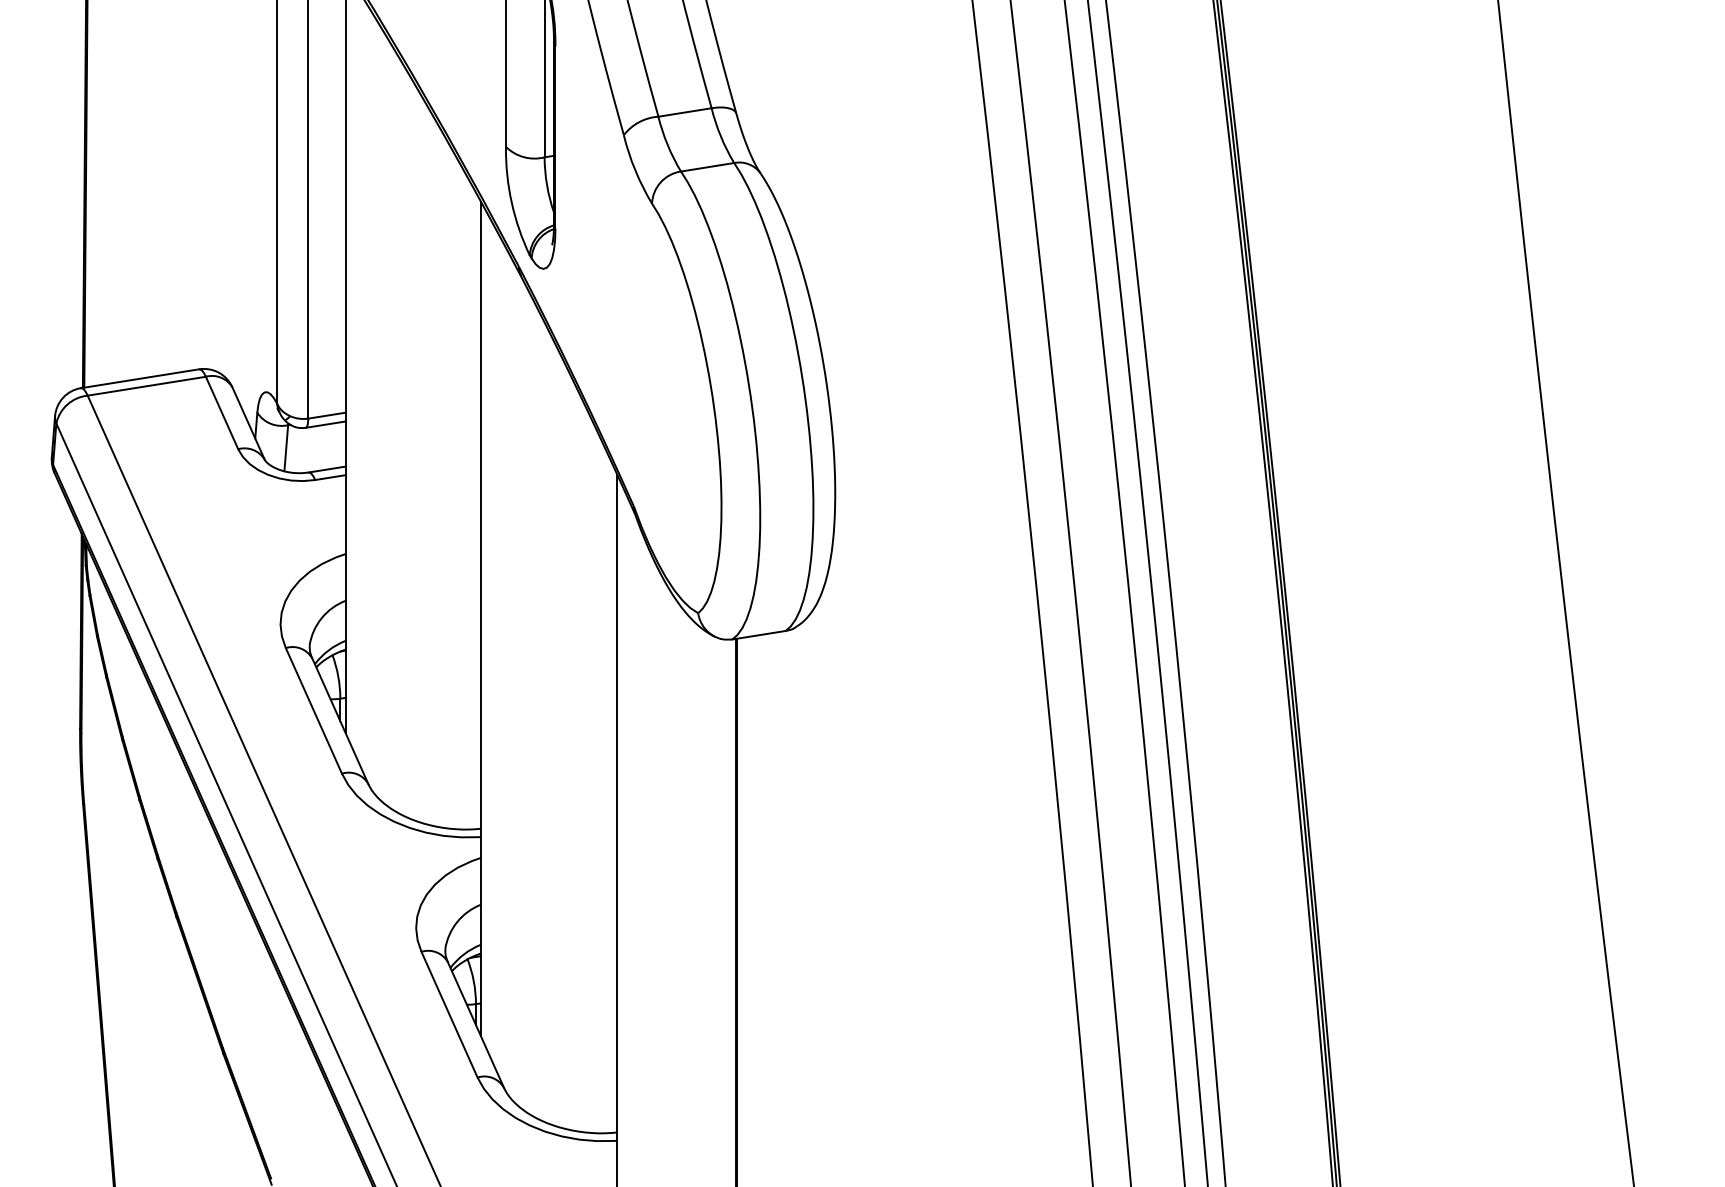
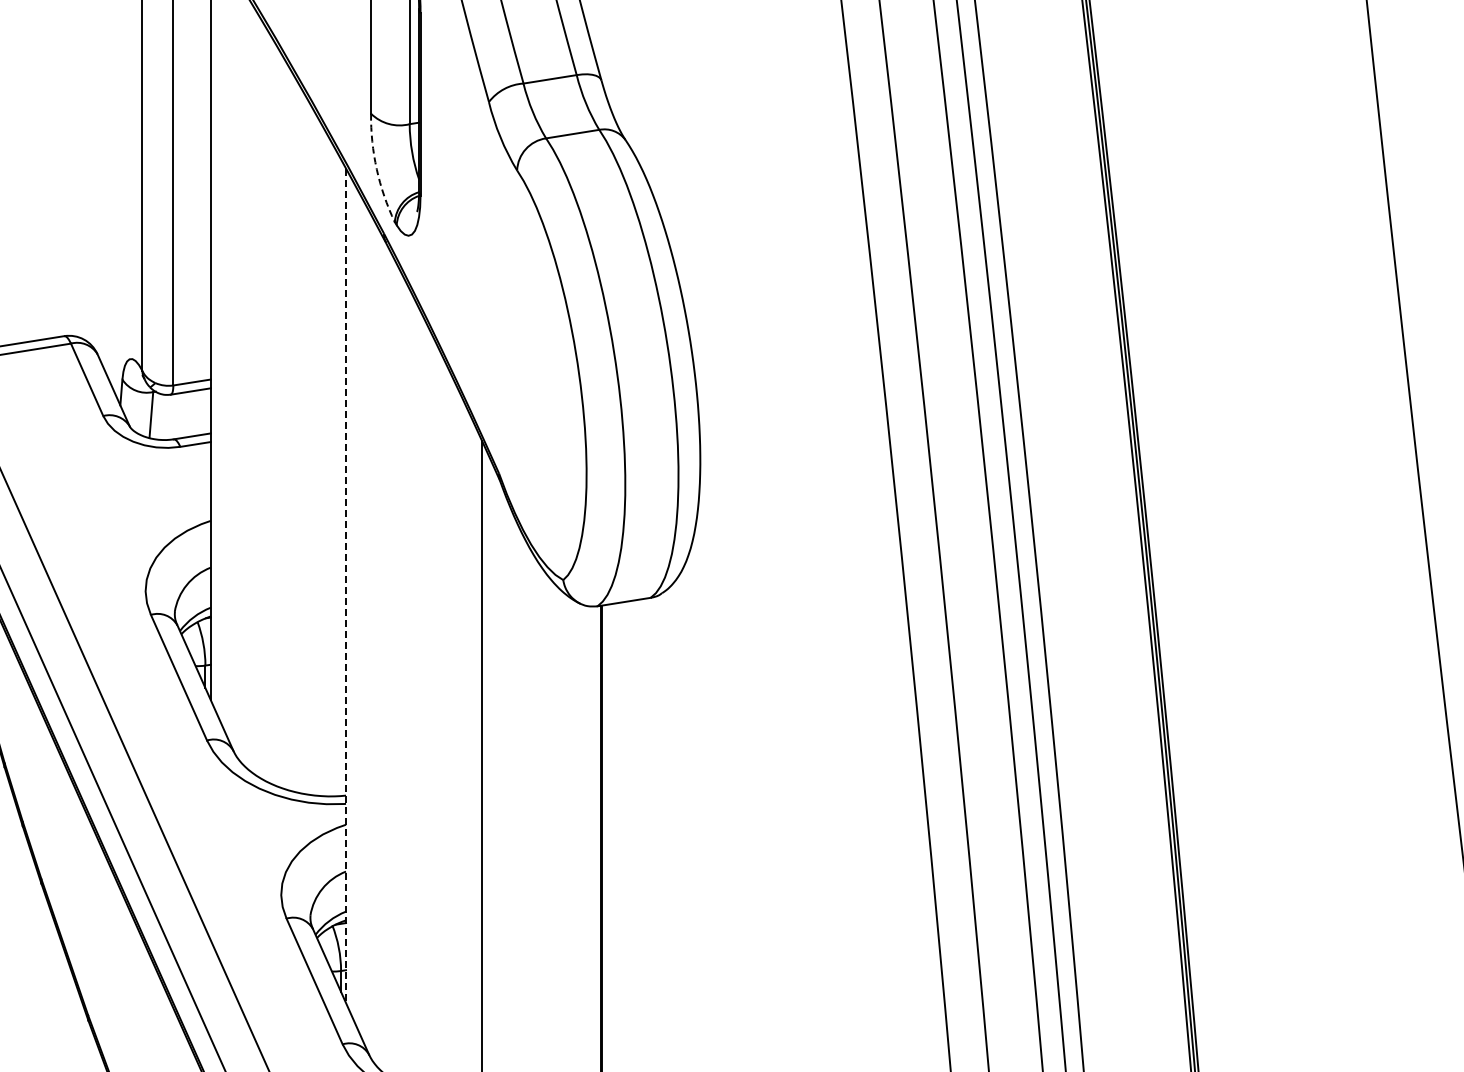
arc: (511, 202) -> (376, 169), solid -> dashed
line: (480, 619) -> (345, 586), solid -> dashed

